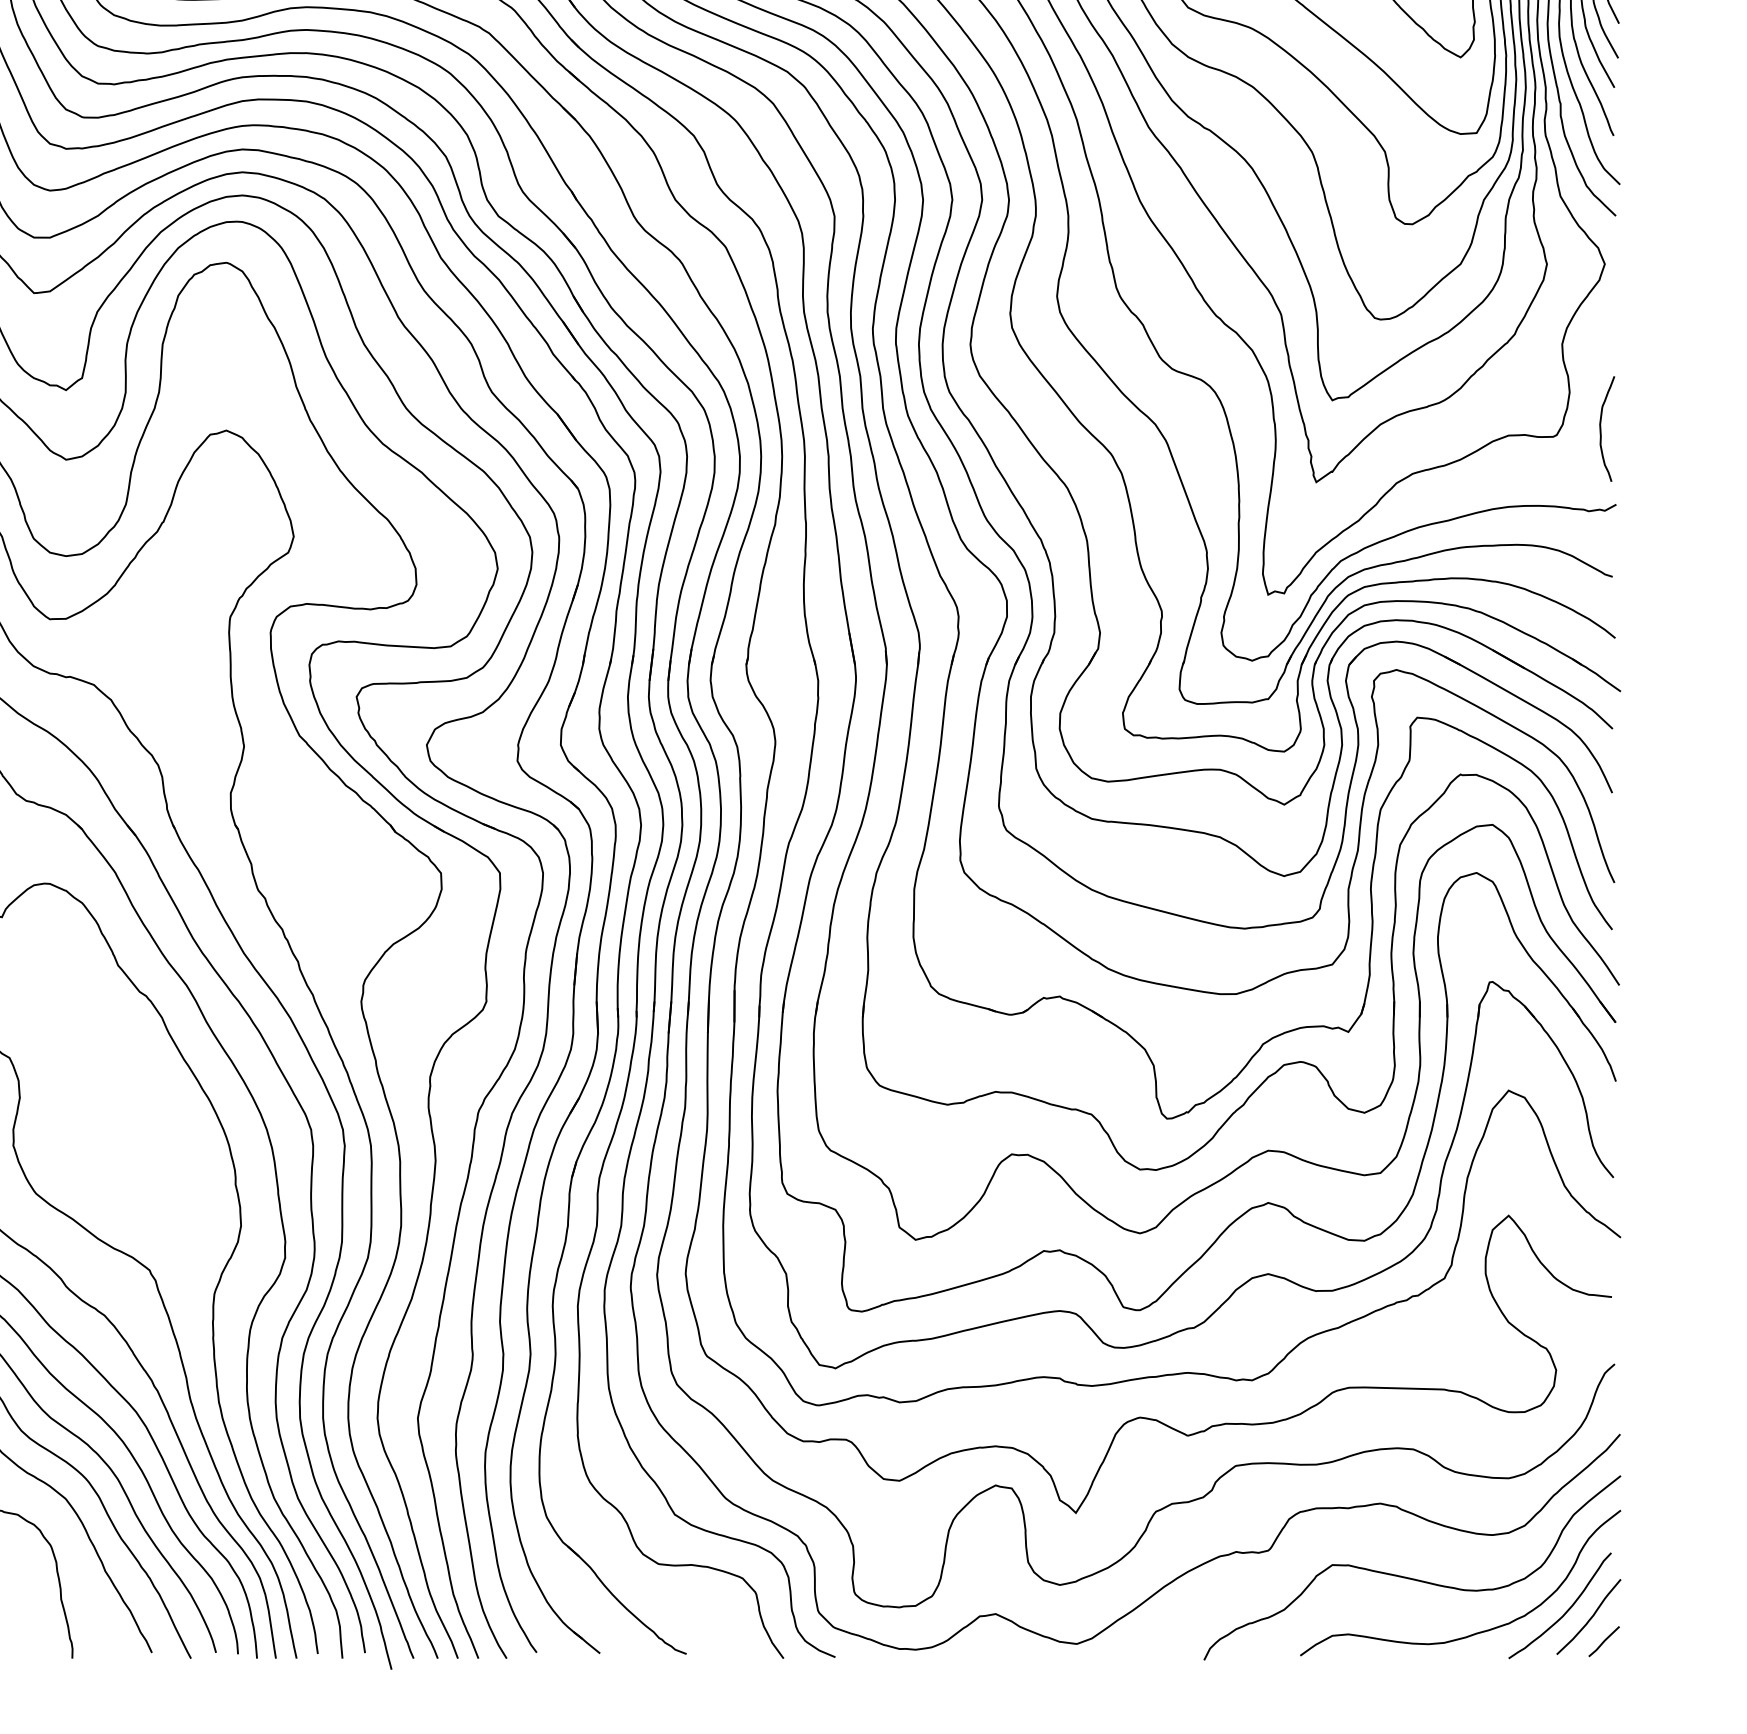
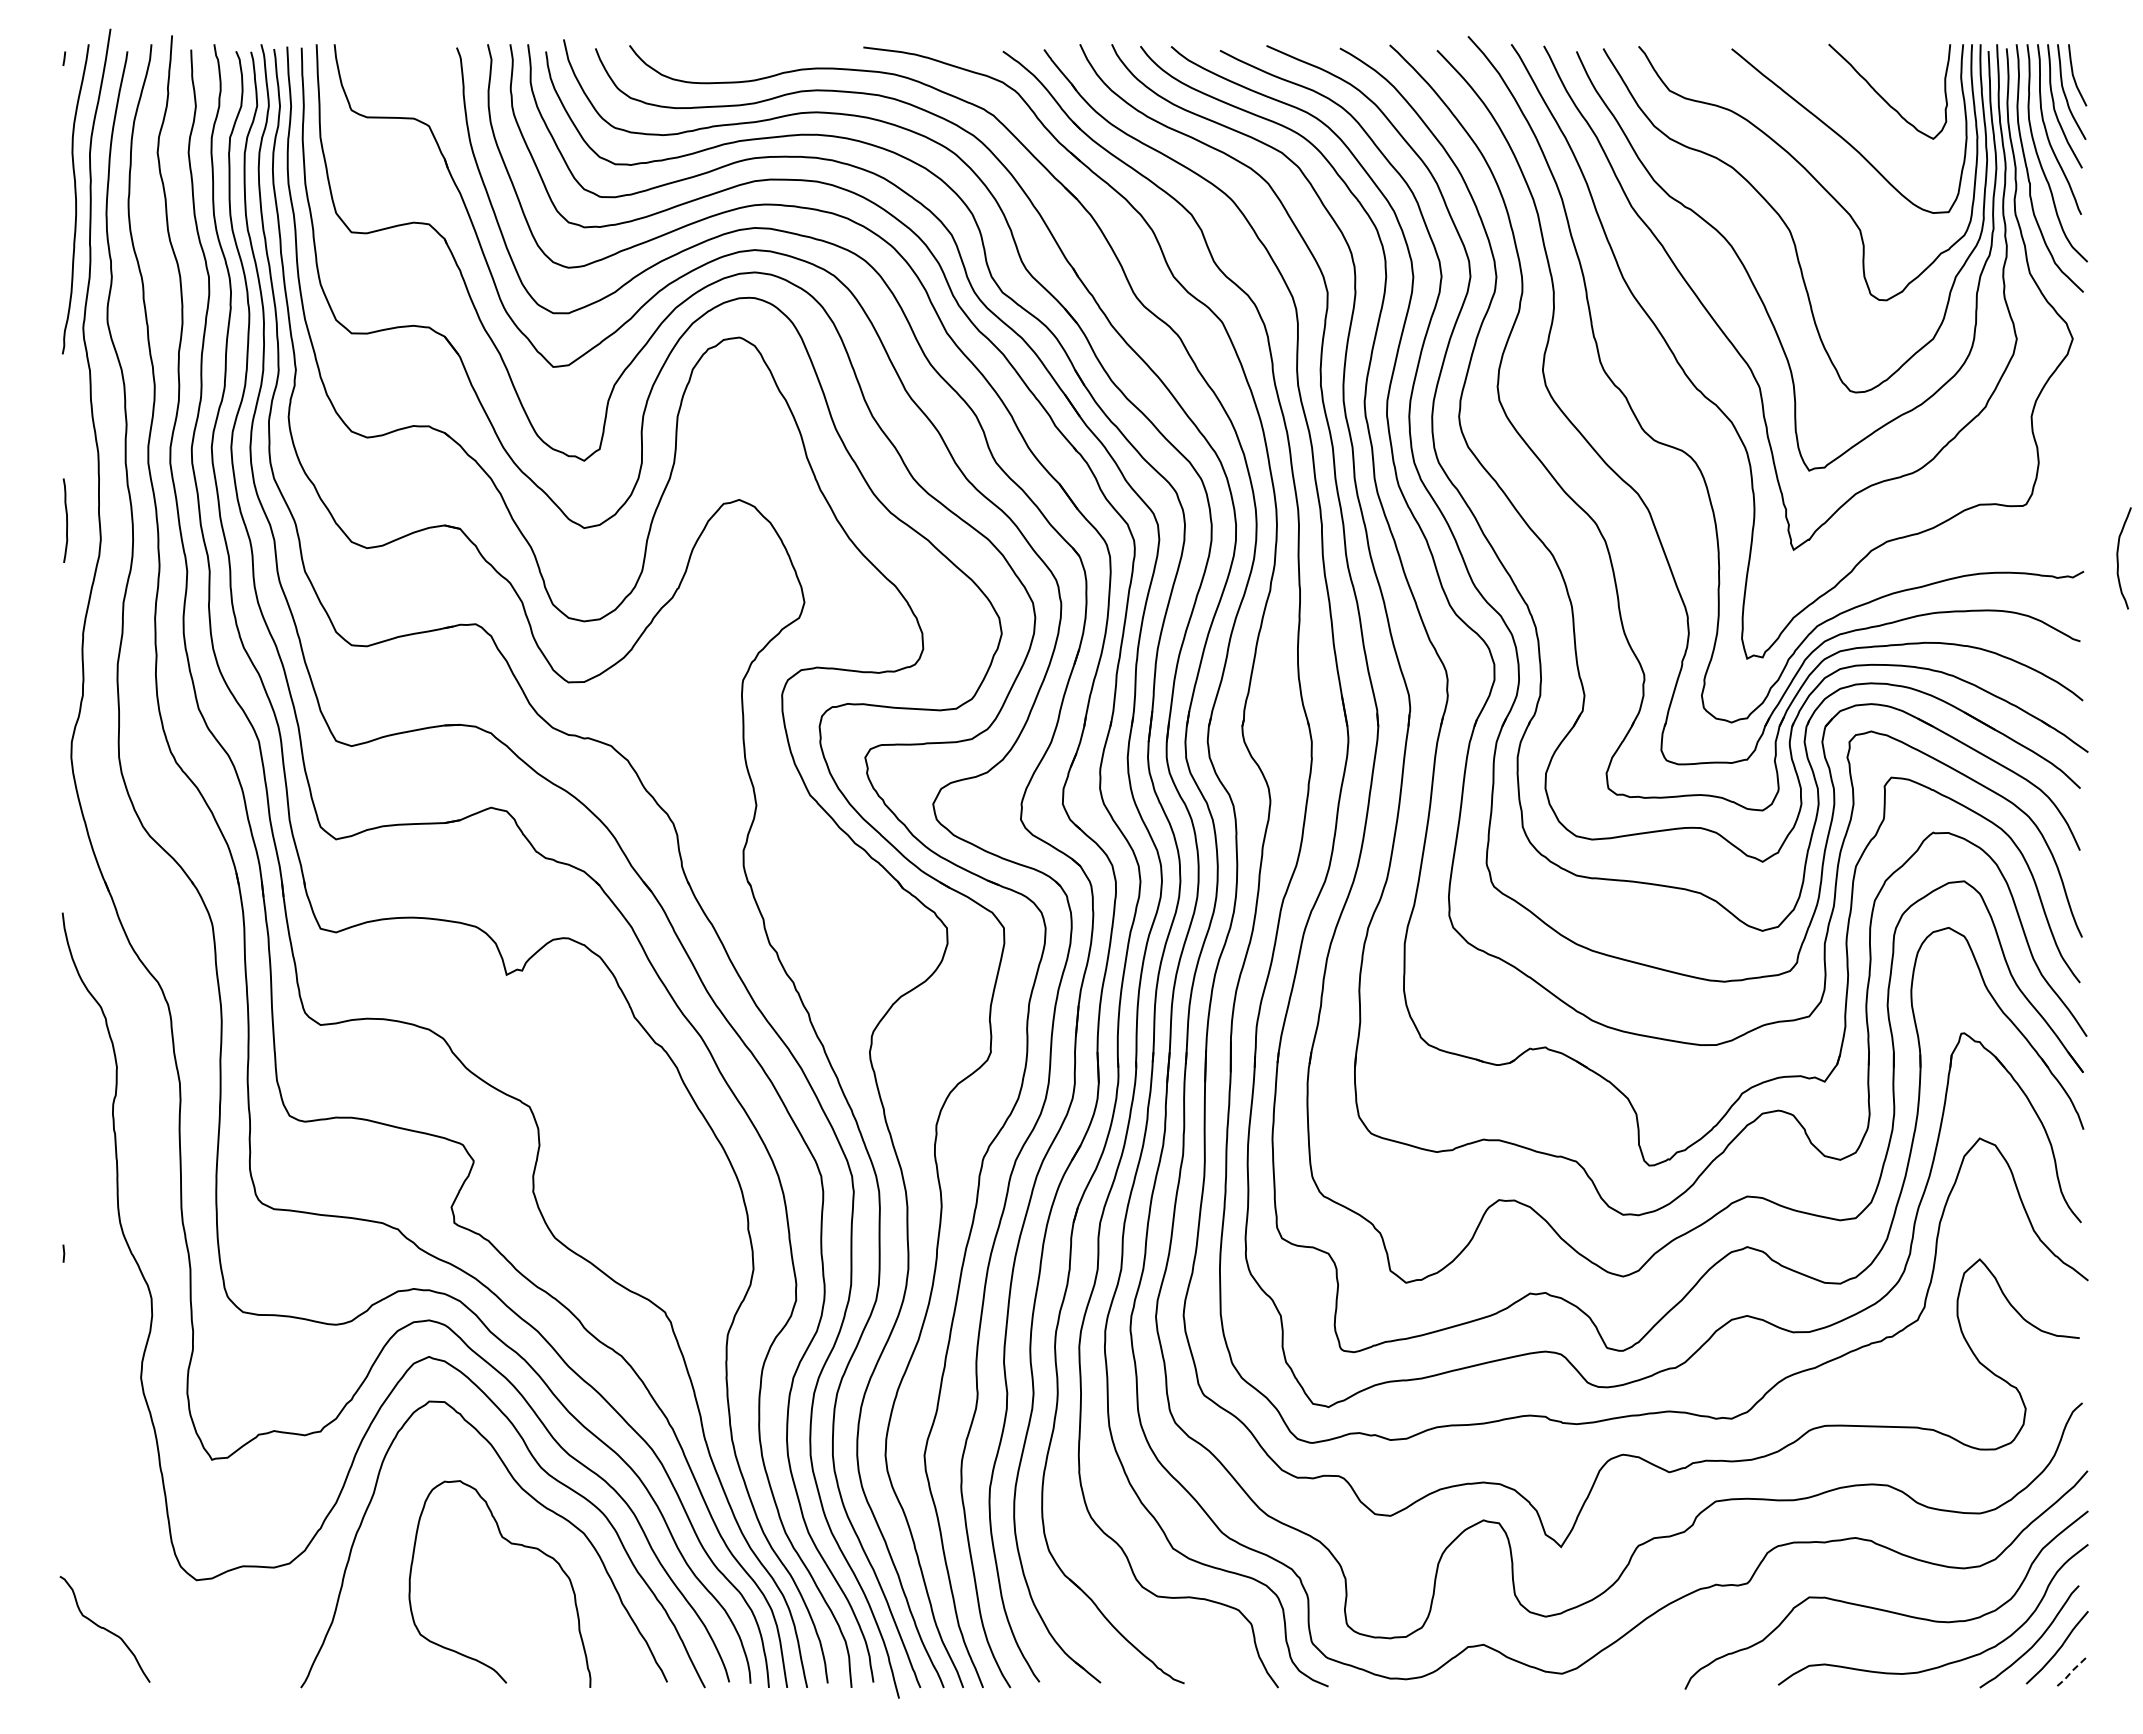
curve: (1601, 429) -> (2118, 558), moved
line: (1604, 1641) -> (2072, 1671), solid -> dashed

